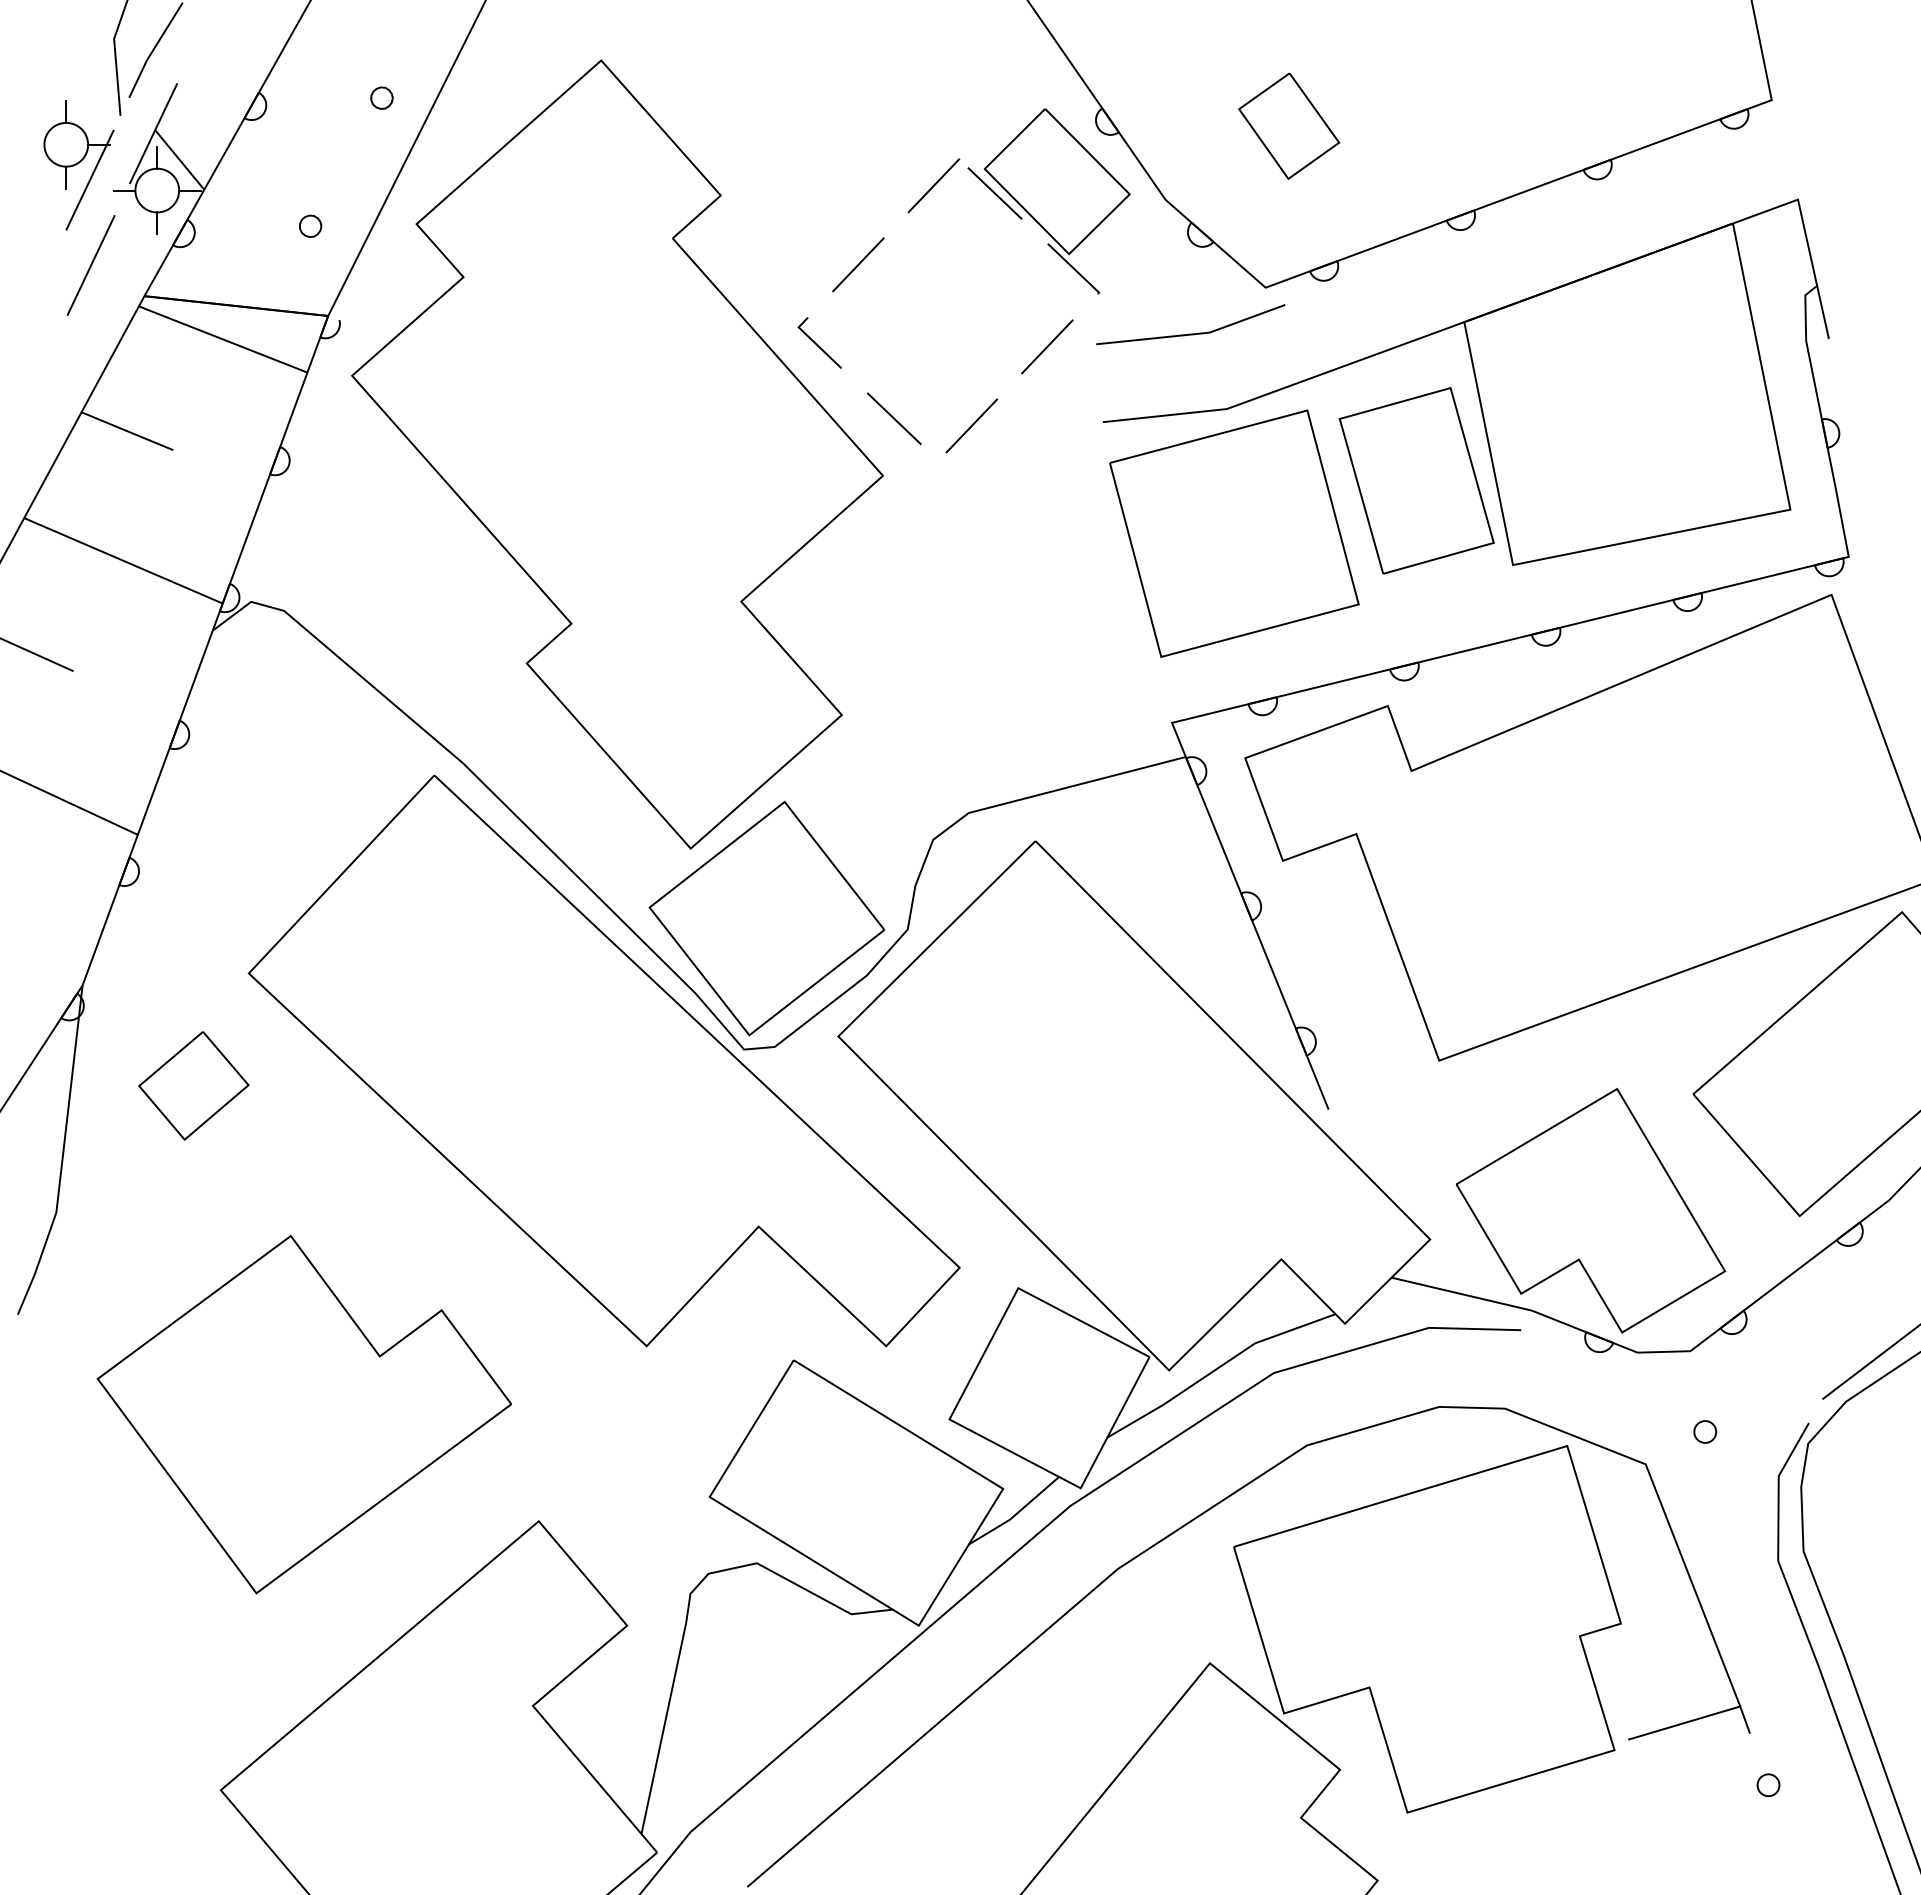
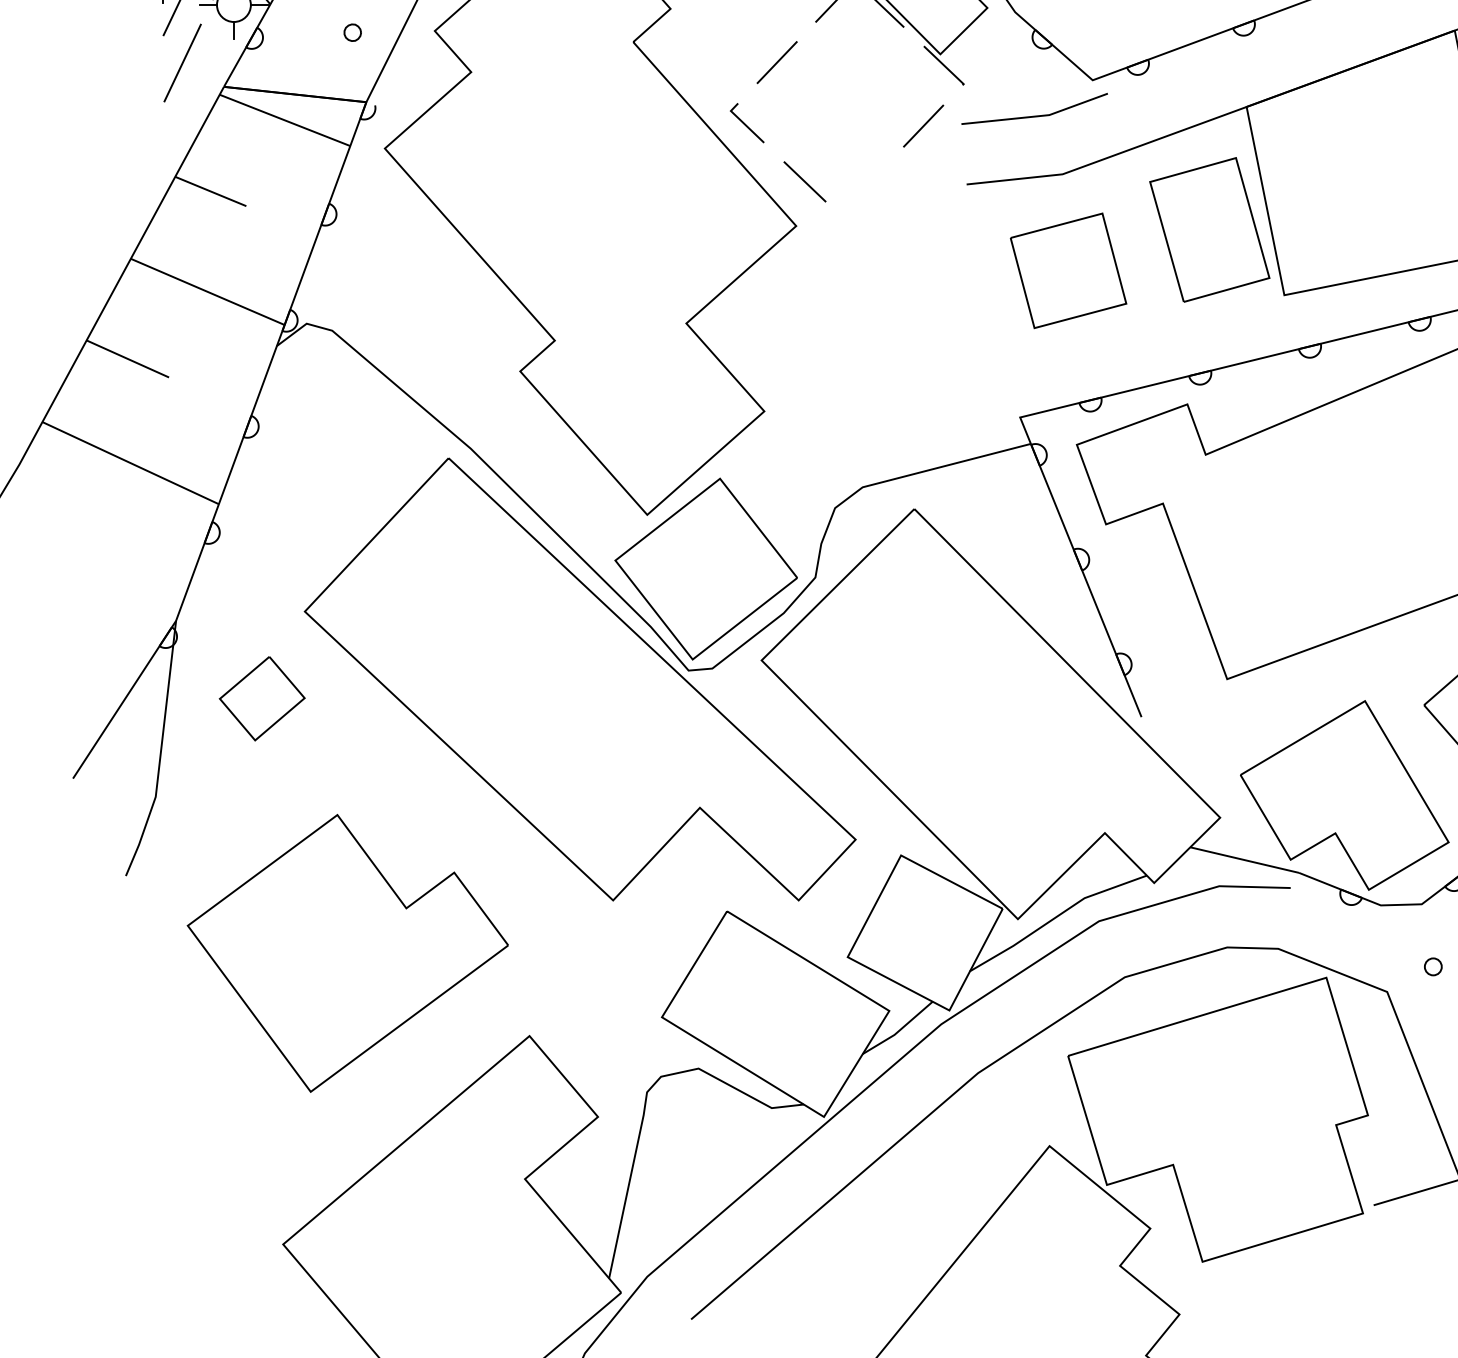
line: (971, 425) -> (864, 187), removed
part: (1234, 533) -> (1068, 270), size x0.6

